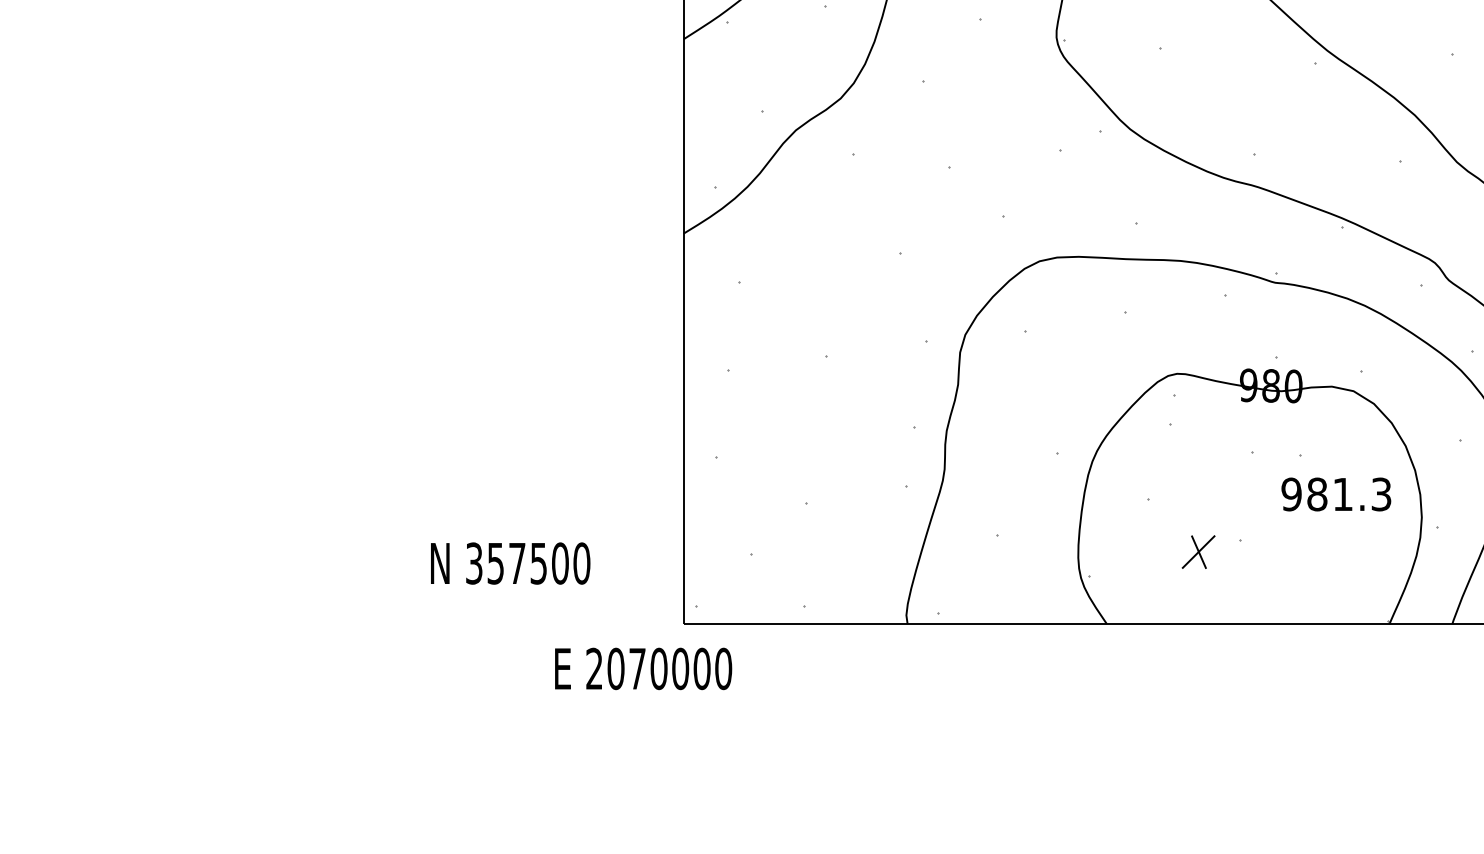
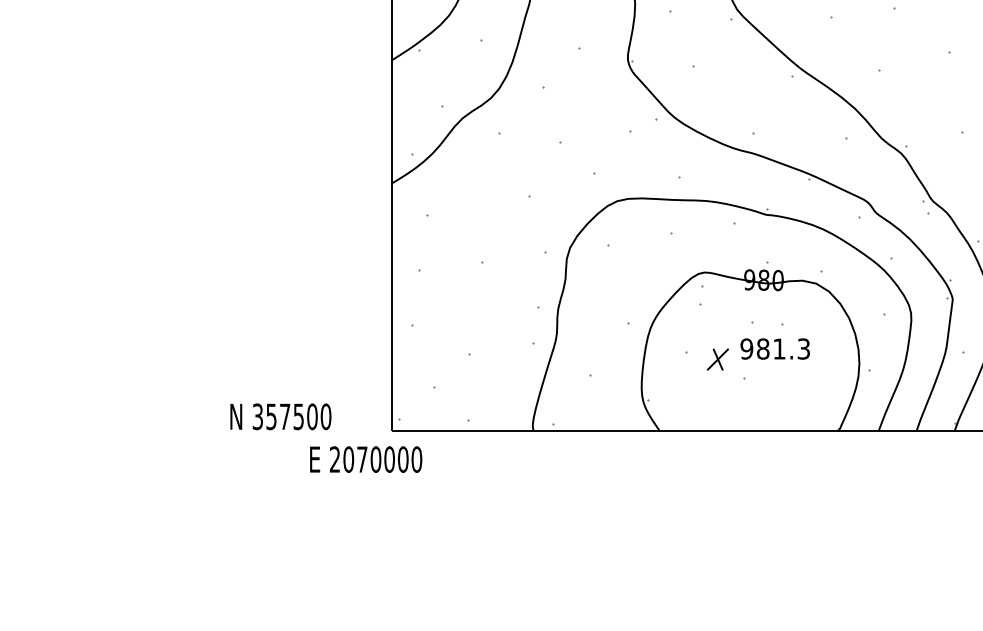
text: (1335, 493) -> (774, 348), moved
part: (1197, 551) -> (717, 359), moved
text: (509, 563) -> (280, 416), moved

